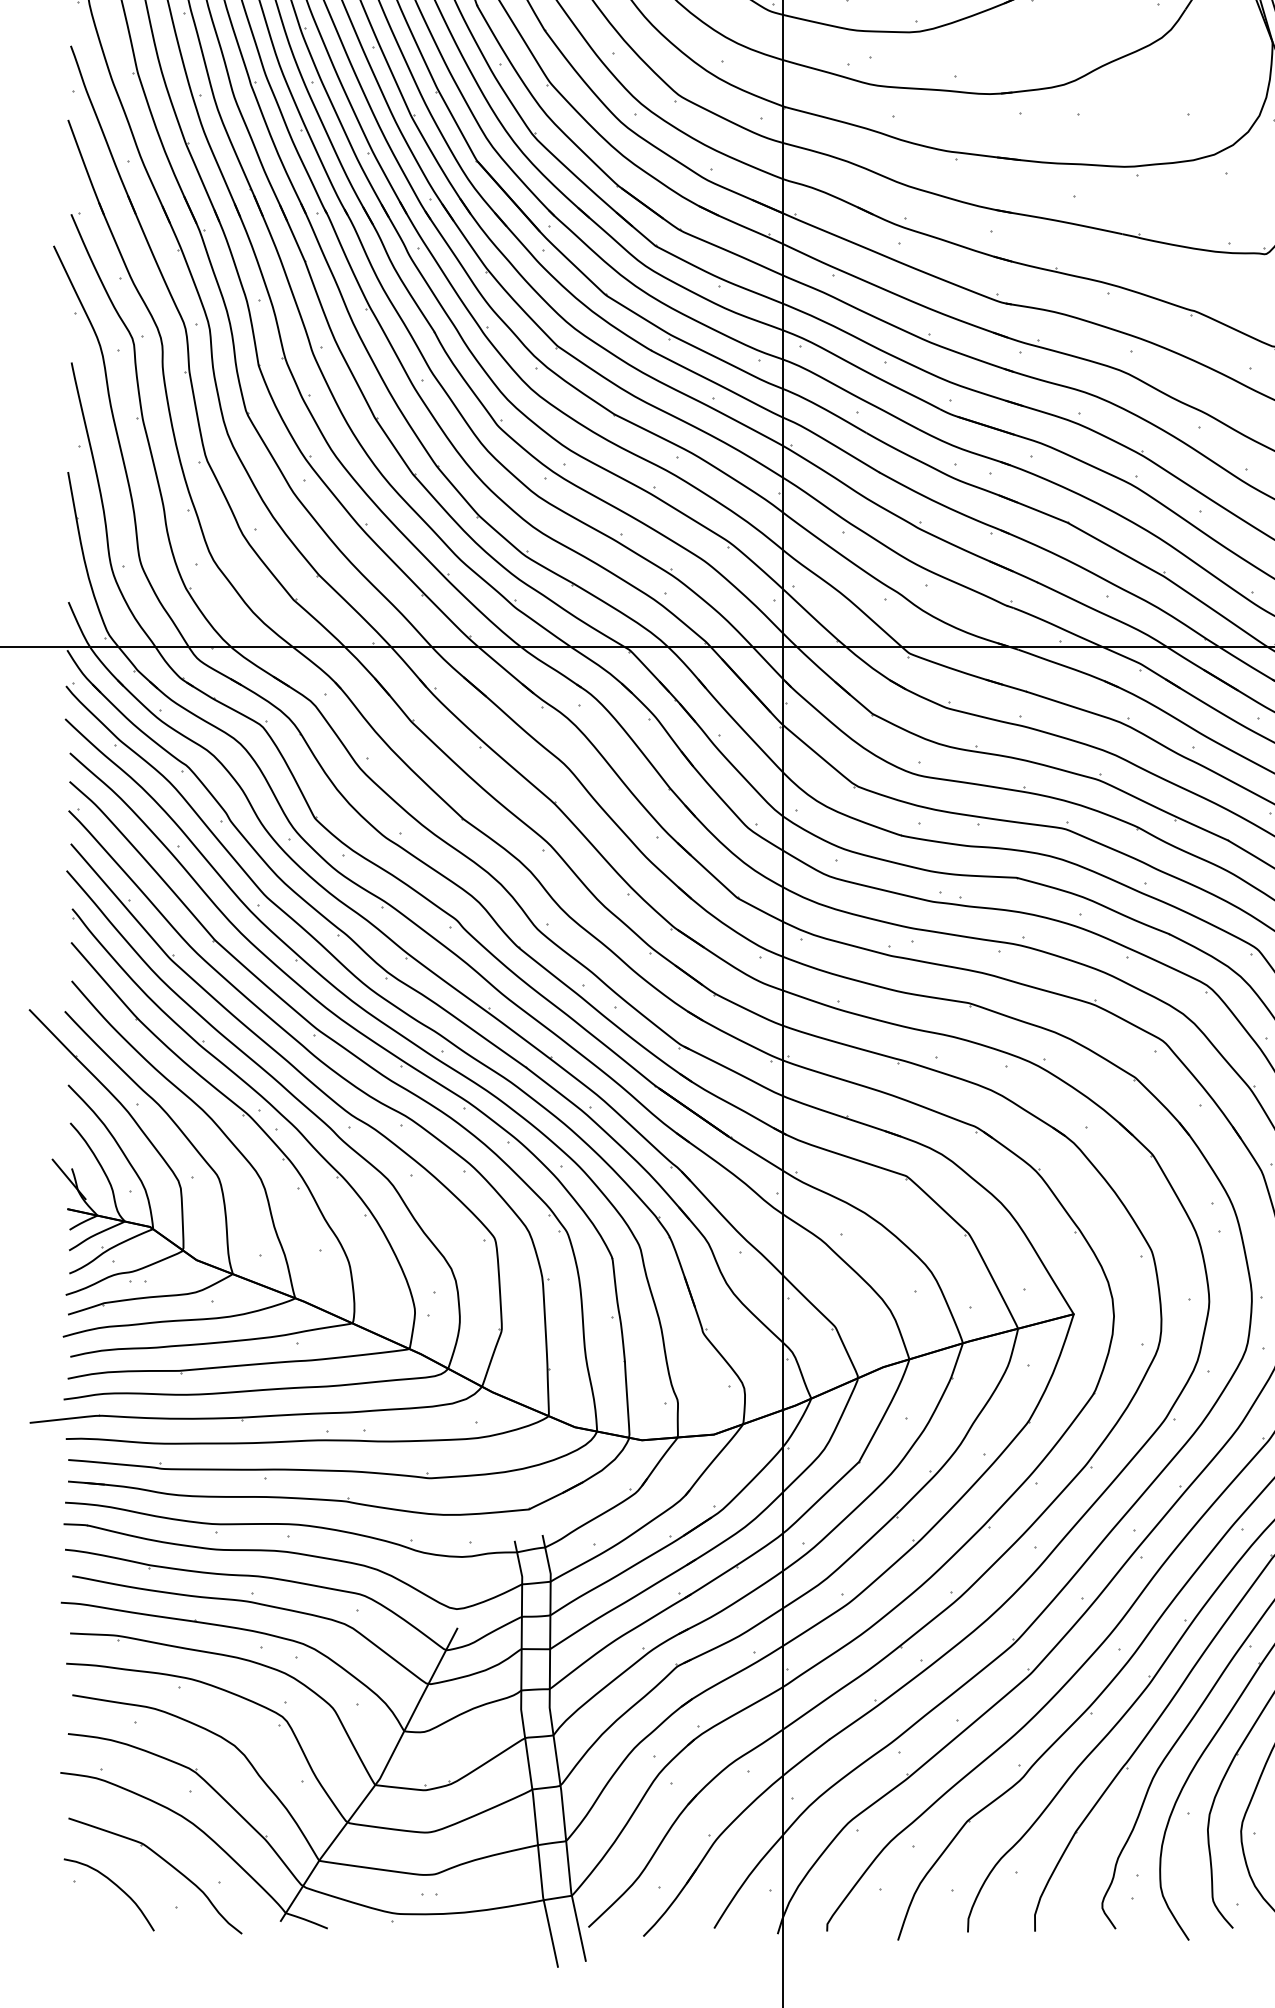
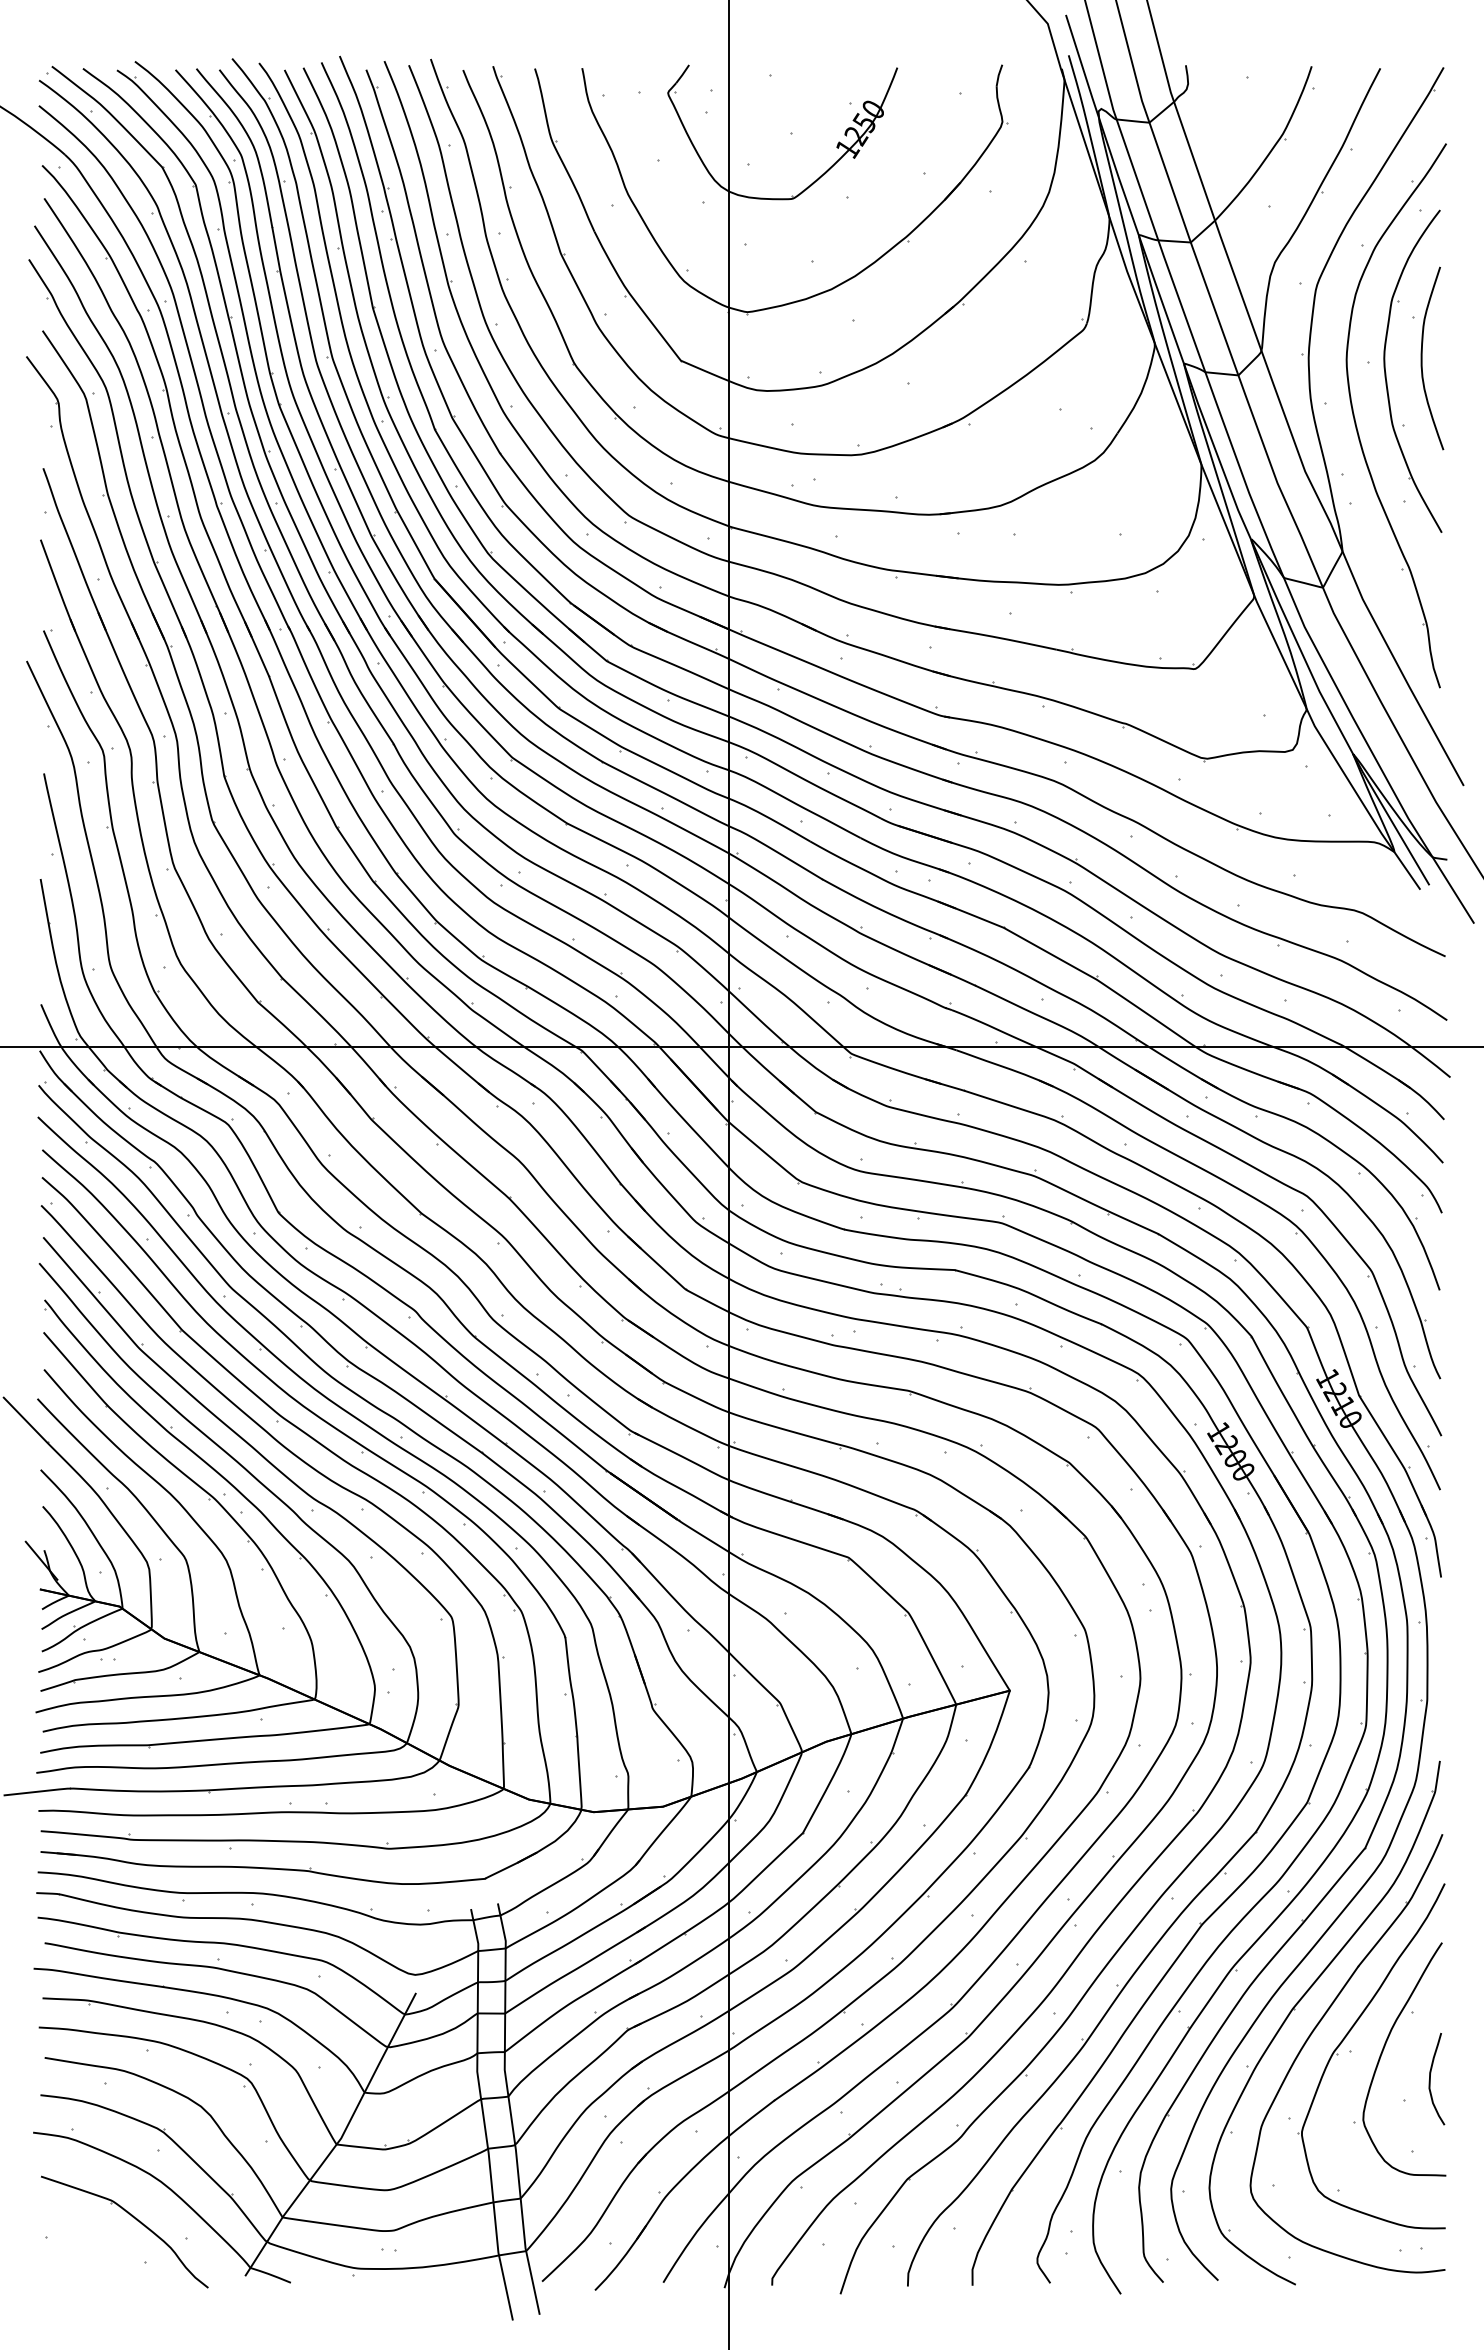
curve: (116, 1886) -> (87, 2242), removed

